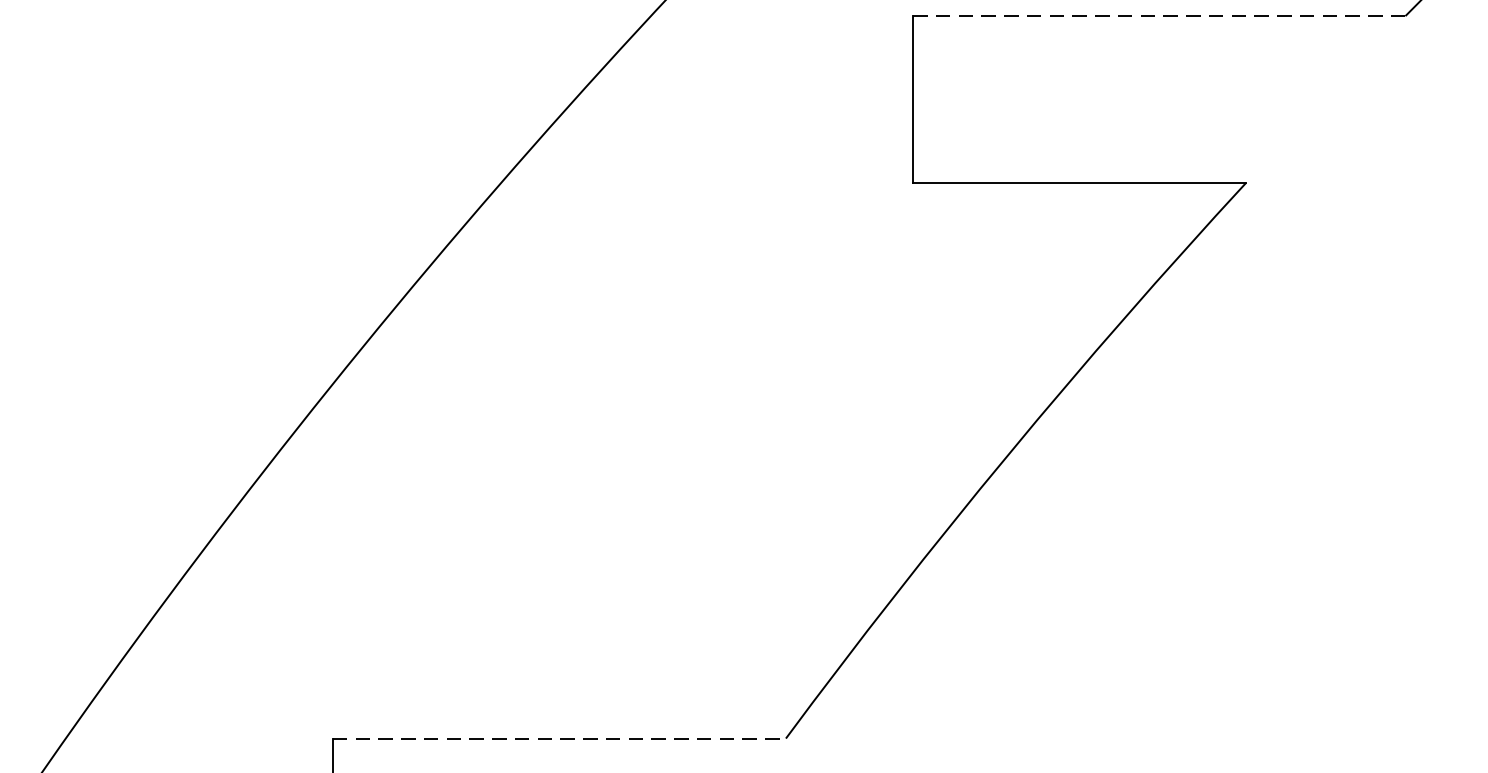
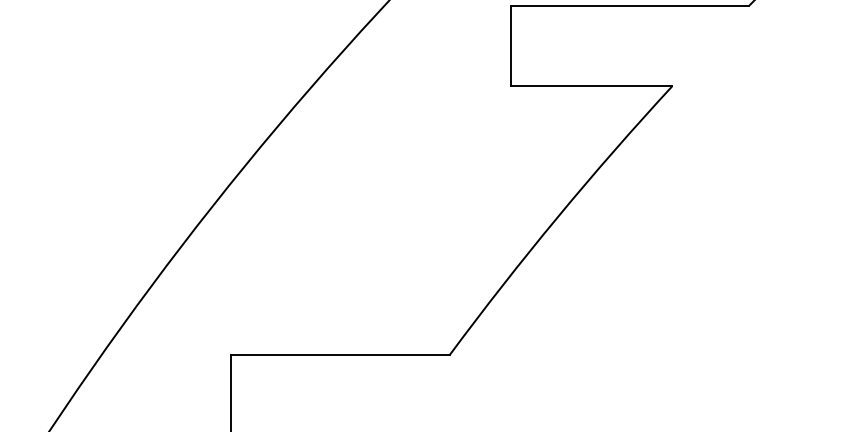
line: (1157, 15) -> (629, 5), dashed -> solid
line: (559, 737) -> (340, 354), dashed -> solid

